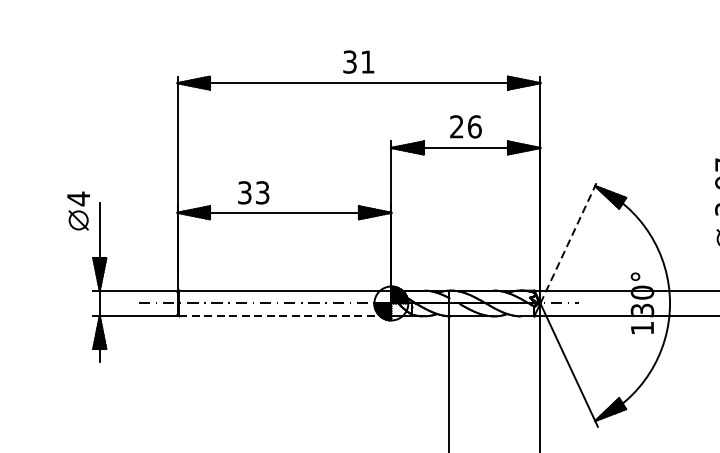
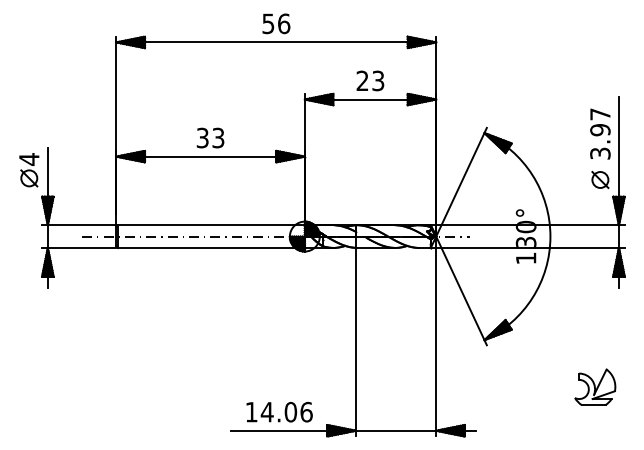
text: (359, 61) -> (276, 23), 31 -> 56
text: (474, 126) -> (378, 80), 26 -> 23
text: (253, 192) -> (210, 137), moved
part: (78, 211) -> (29, 170), moved
line: (569, 242) -> (461, 182), dashed -> solid
line: (285, 317) -> (211, 248), dashed -> solid

